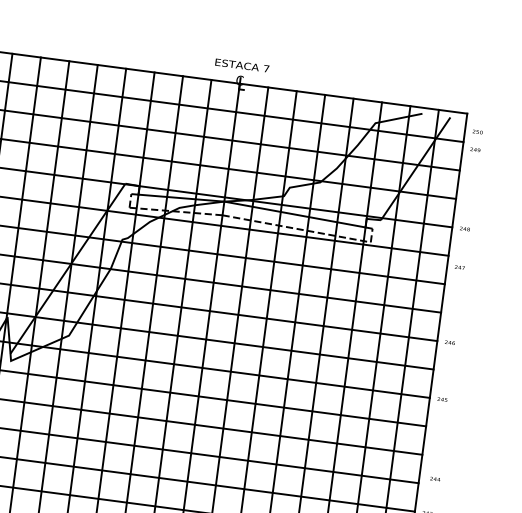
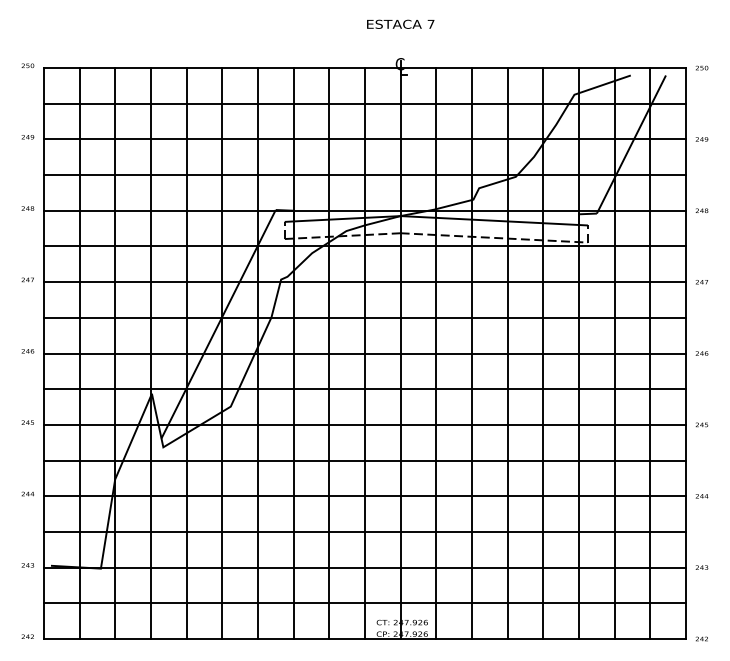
text: (242, 64) -> (400, 23), moved
text: (477, 131) -> (701, 67), moved
text: (474, 149) -> (701, 139), moved
text: (459, 267) -> (701, 282), moved
text: (434, 479) -> (701, 496), moved

